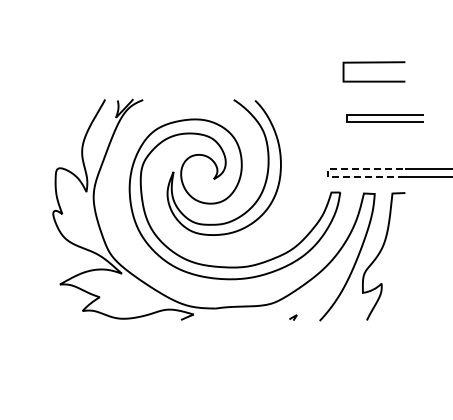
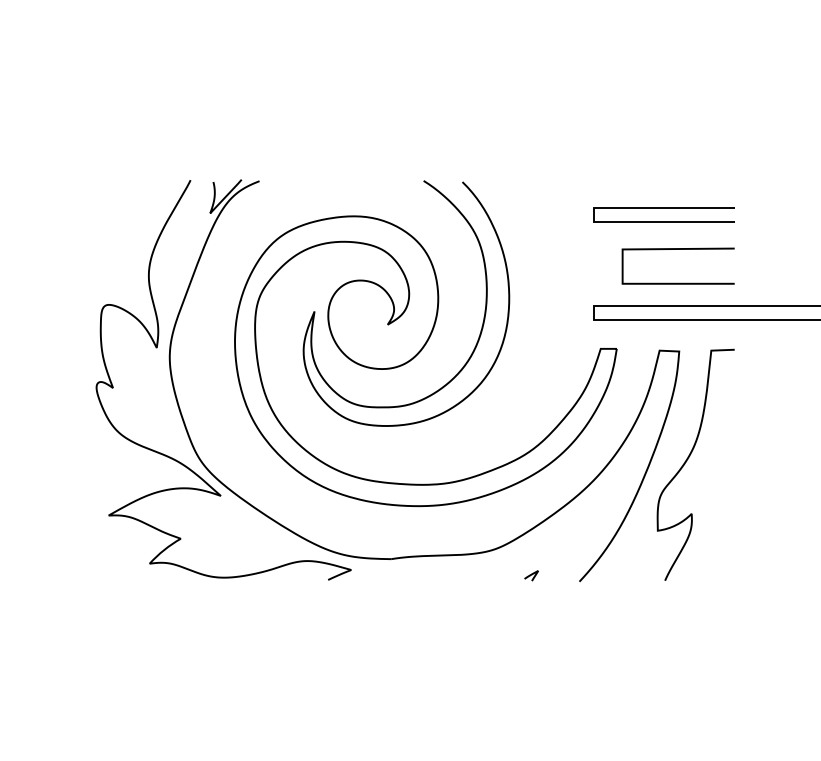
line: (373, 63) -> (676, 250), moved
line: (384, 115) -> (662, 209), moved
line: (327, 172) -> (593, 312), dashed -> solid

